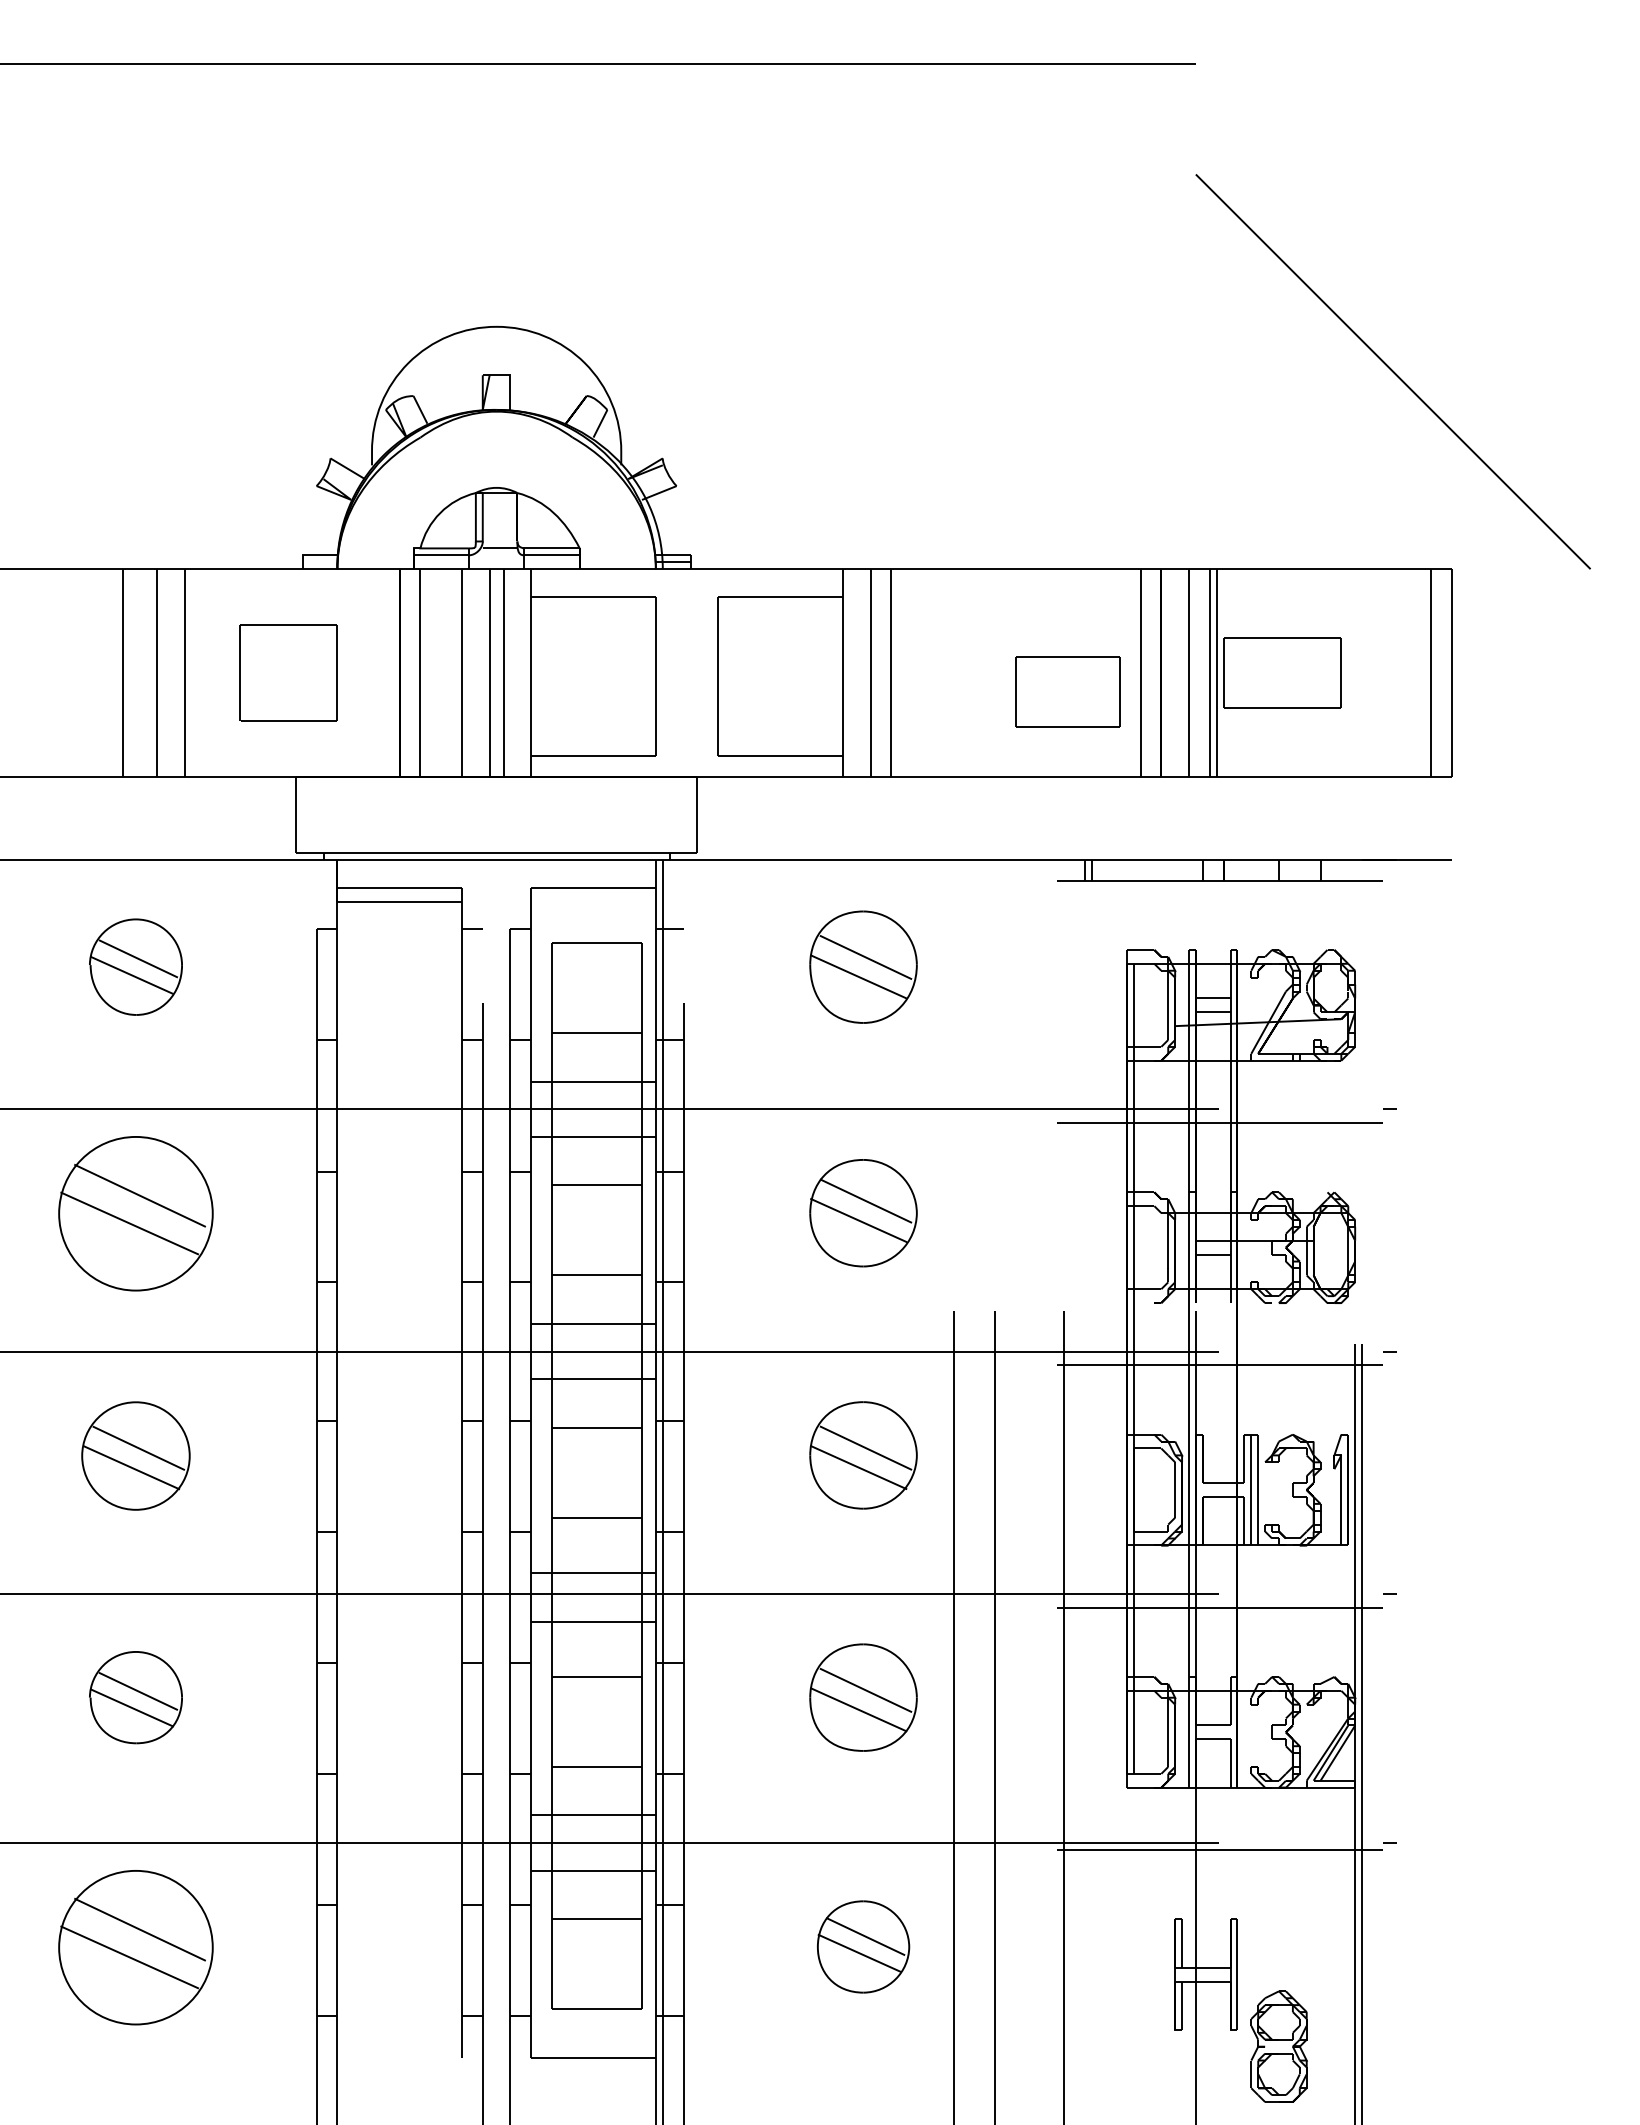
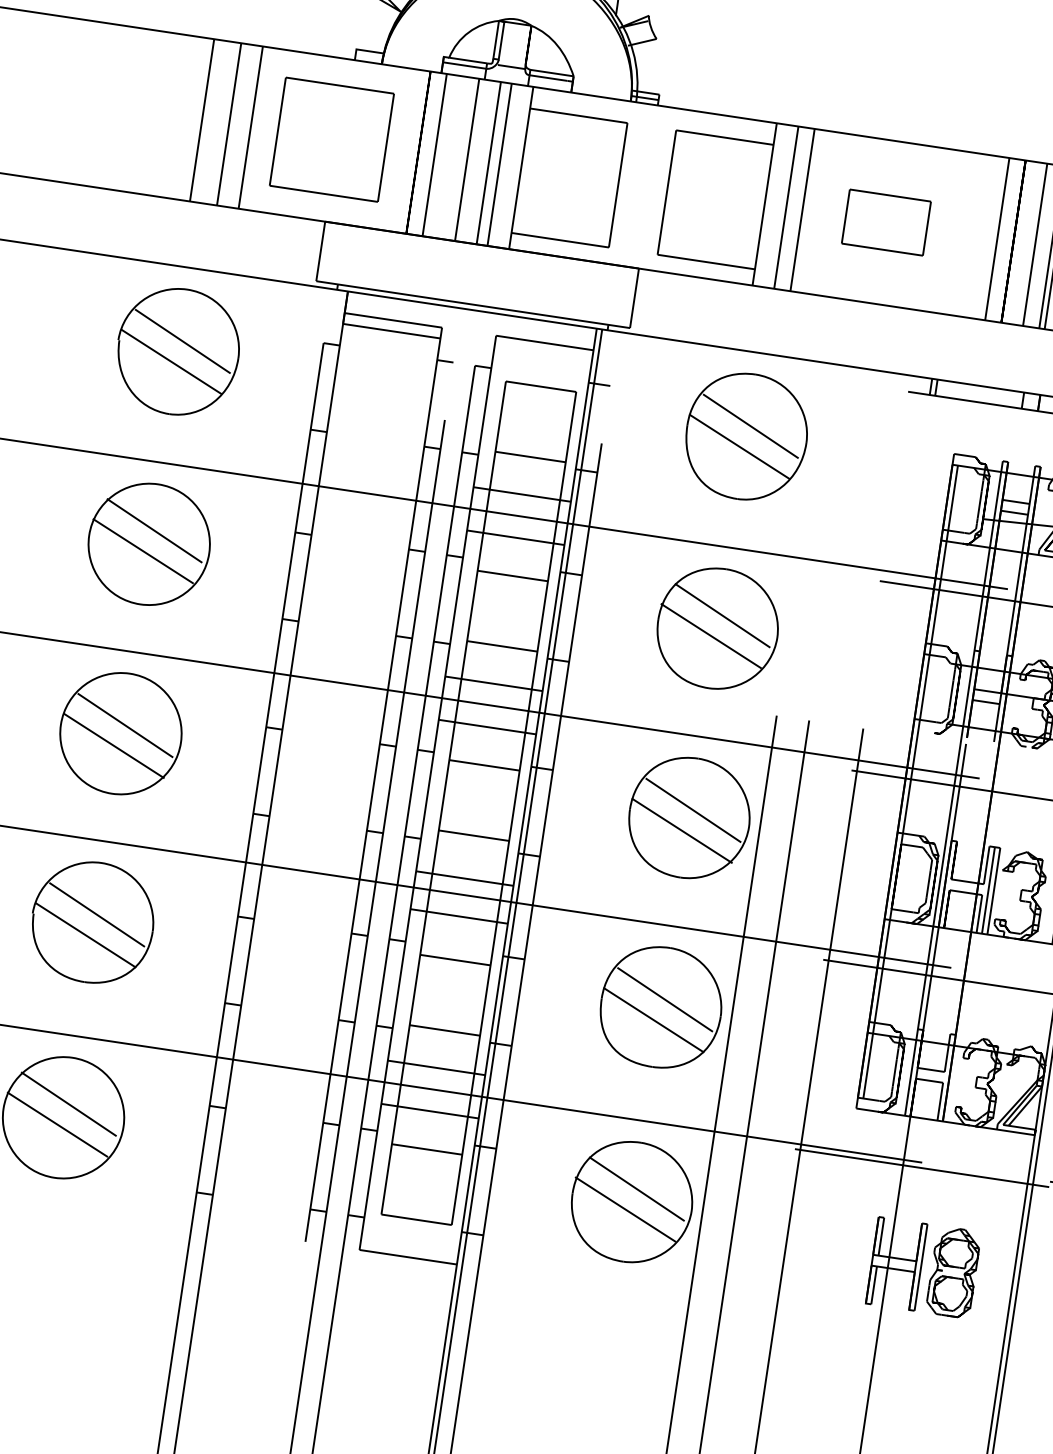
part: (288, 672) -> (331, 139), size x1.43
part: (1067, 691) -> (886, 222), moved
part: (135, 966) -> (177, 351), size x1.67
part: (863, 966) -> (746, 436), size x1.43
part: (863, 1213) -> (717, 629), size x1.43
part: (135, 1455) -> (120, 733), size x1.43
part: (863, 1455) -> (689, 818), size x1.43
part: (135, 1697) -> (92, 922), size x1.67
part: (863, 1697) -> (661, 1007), size x1.43
part: (863, 1946) -> (632, 1201), size x1.67
part: (1278, 2046) -> (953, 1272), moved

